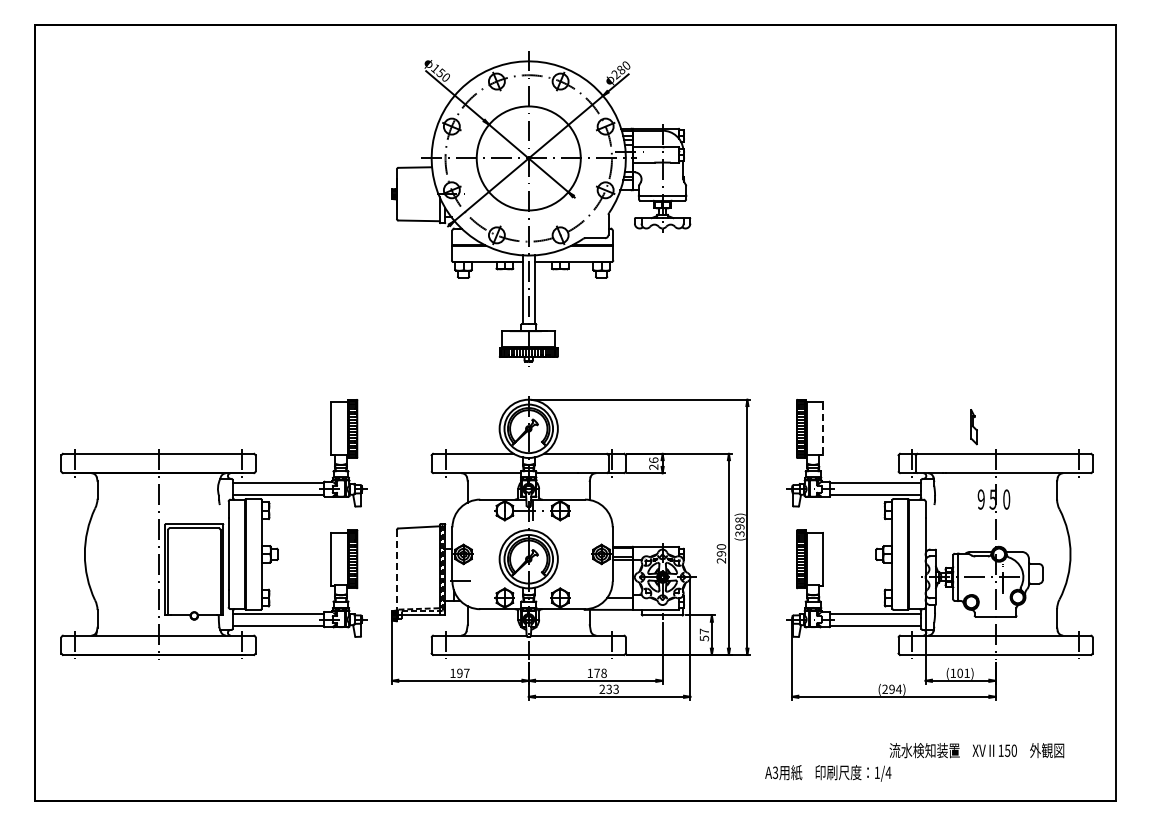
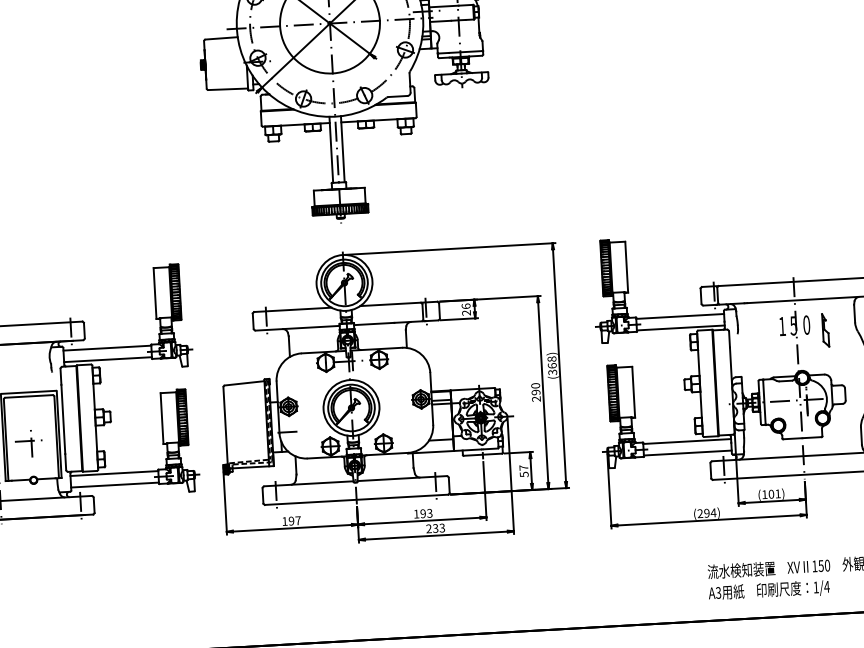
part: (973, 427) -> (825, 330), moved
line: (822, 429) -> (626, 267), dashed -> solid
text: (980, 499) -> (781, 326), 9 -> 1
text: (739, 526) -> (551, 365), (398) -> (368)
line: (396, 573) -> (225, 428), dashed -> solid
part: (191, 577) -> (28, 443), added
text: (600, 672) -> (426, 512), 178 -> 193
text: (828, 773) -> (769, 590), moved

